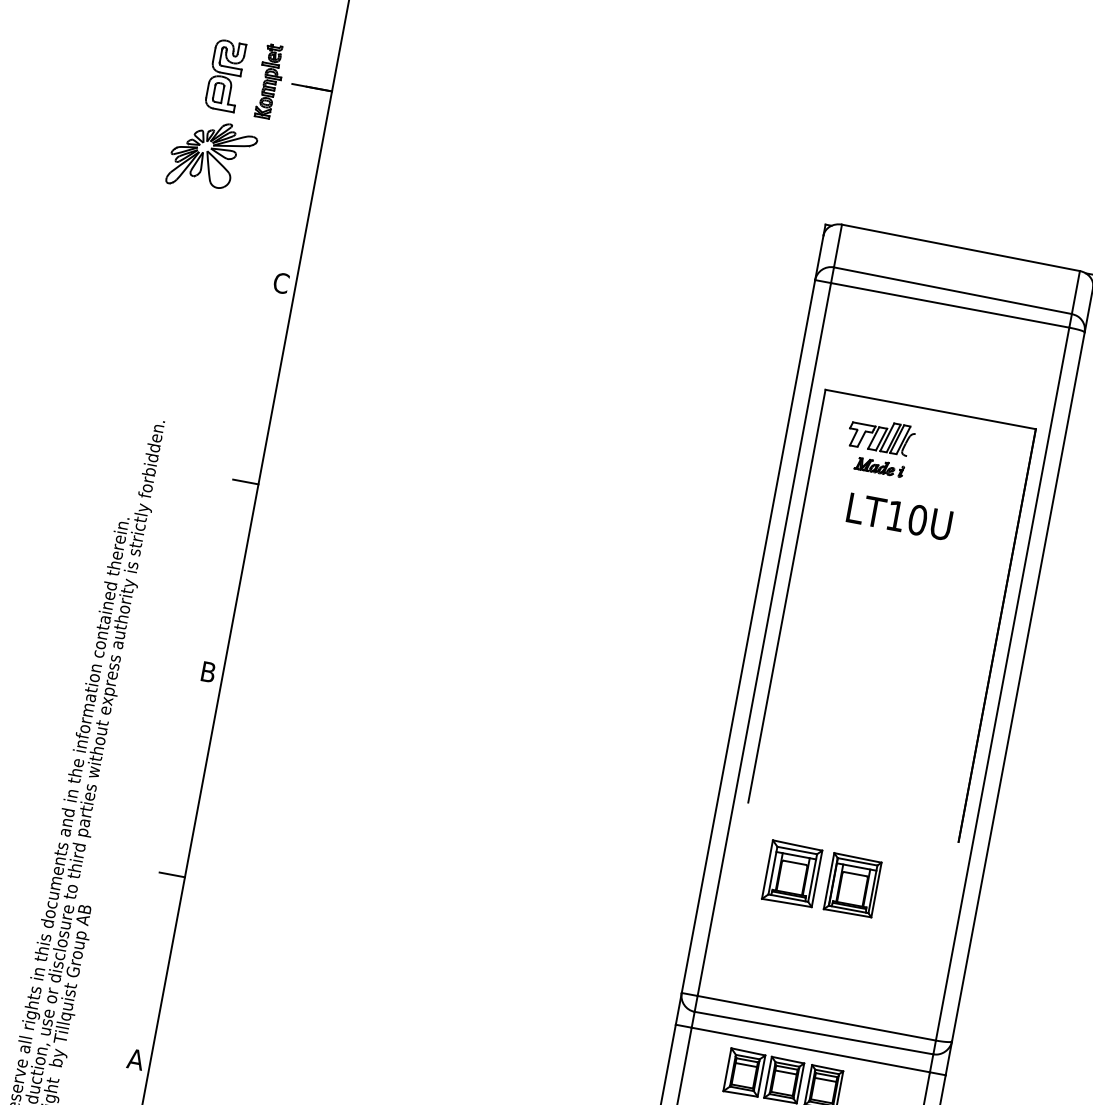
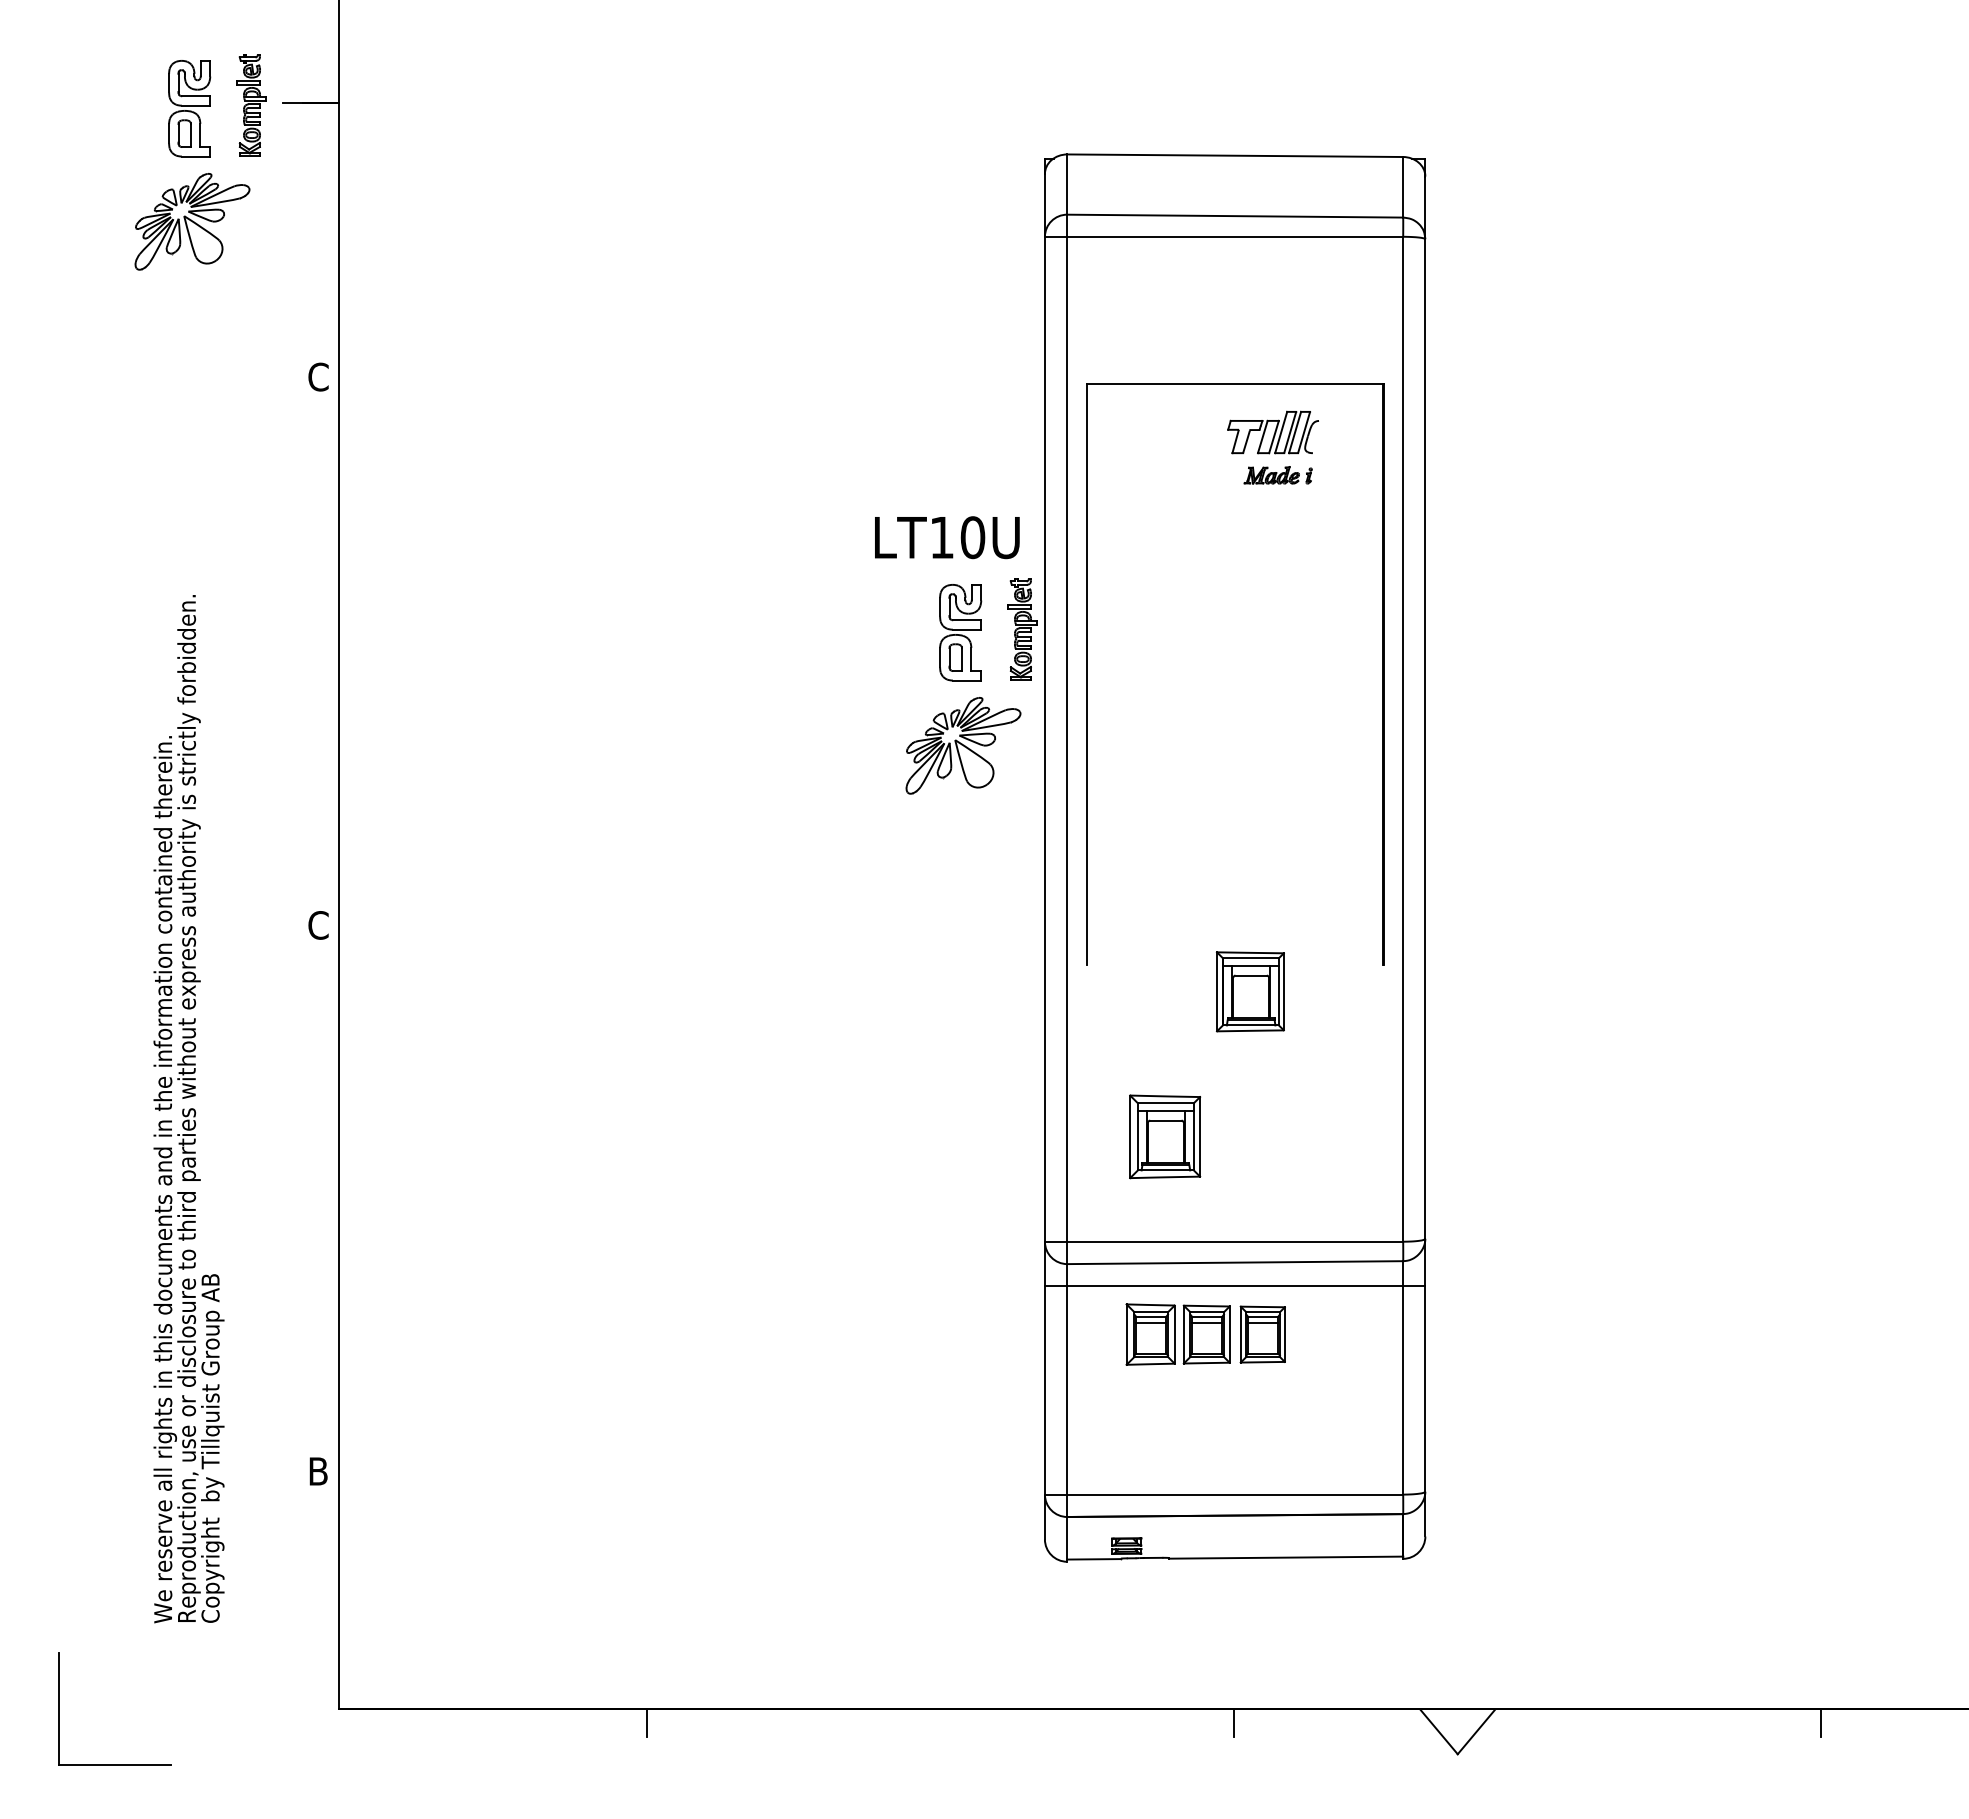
part: (879, 446) -> (1272, 447), moved
line: (245, 481) -> (320, 656), removed
text: (899, 516) -> (947, 537), moved
part: (703, 589) -> (971, 686), added
text: (208, 672) -> (318, 925), B -> C
line: (172, 874) -> (320, 1210), removed
part: (792, 874) -> (1165, 1136), moved
part: (852, 885) -> (1250, 991), moved
text: (135, 1059) -> (318, 1471), A -> B

